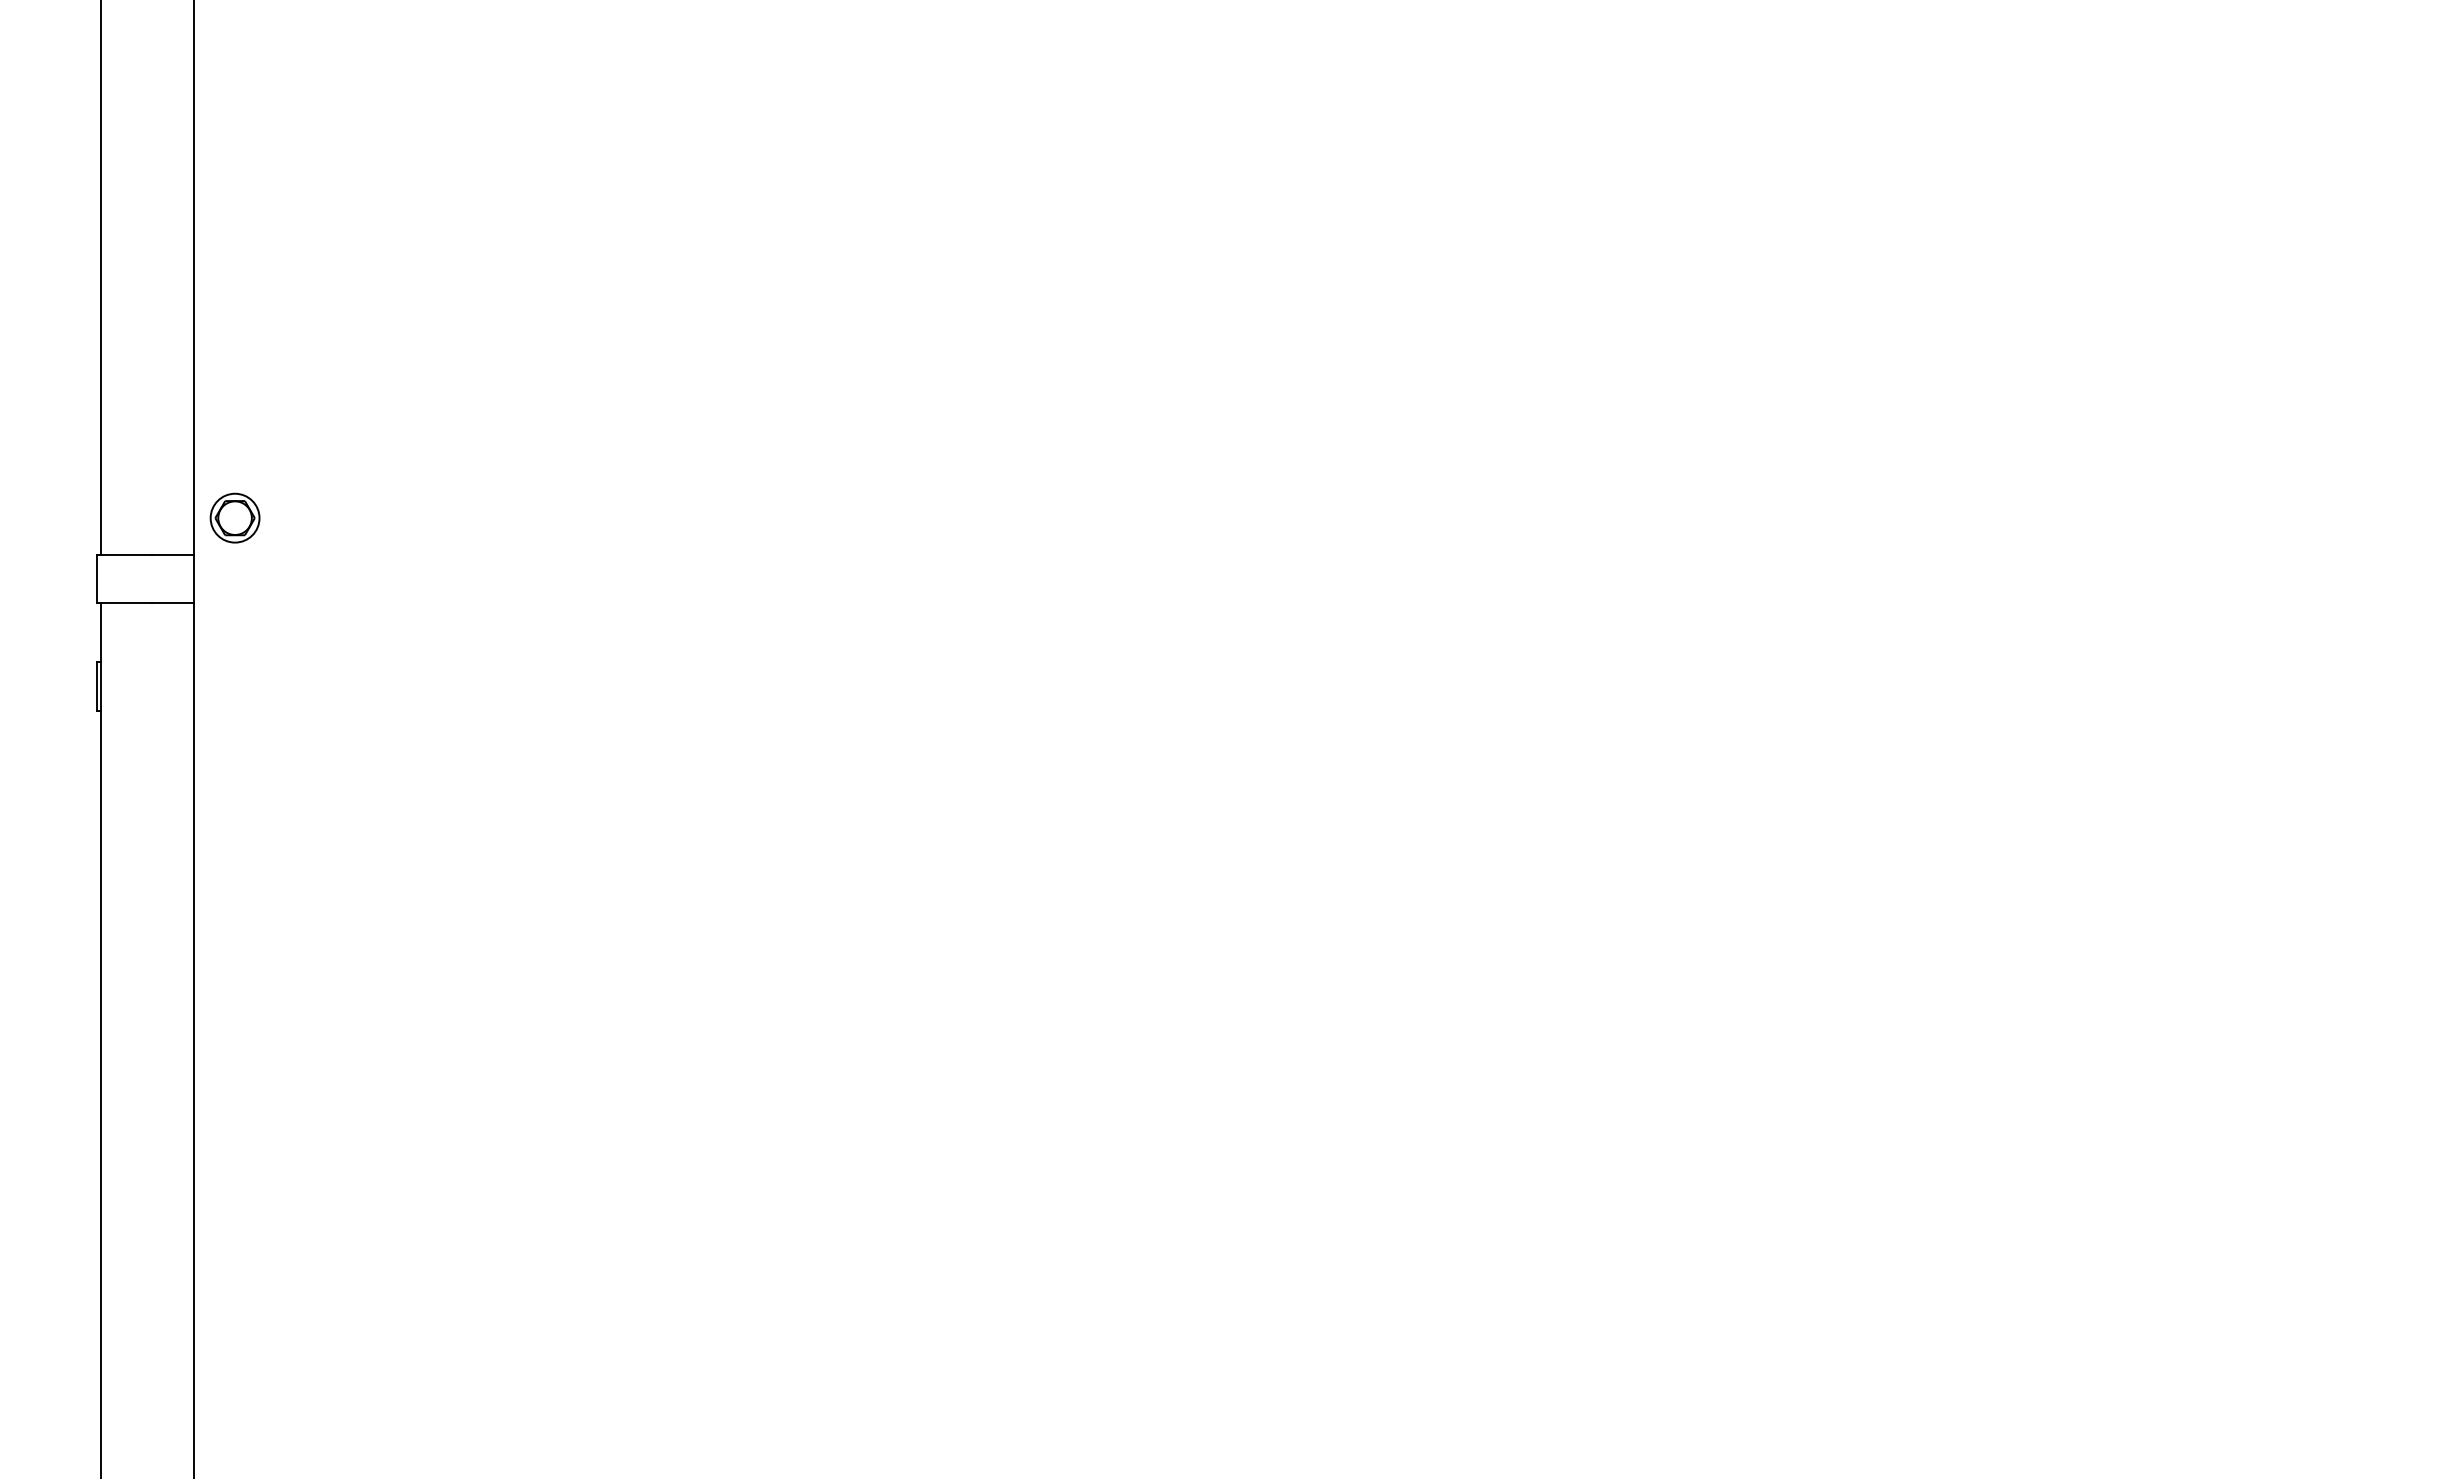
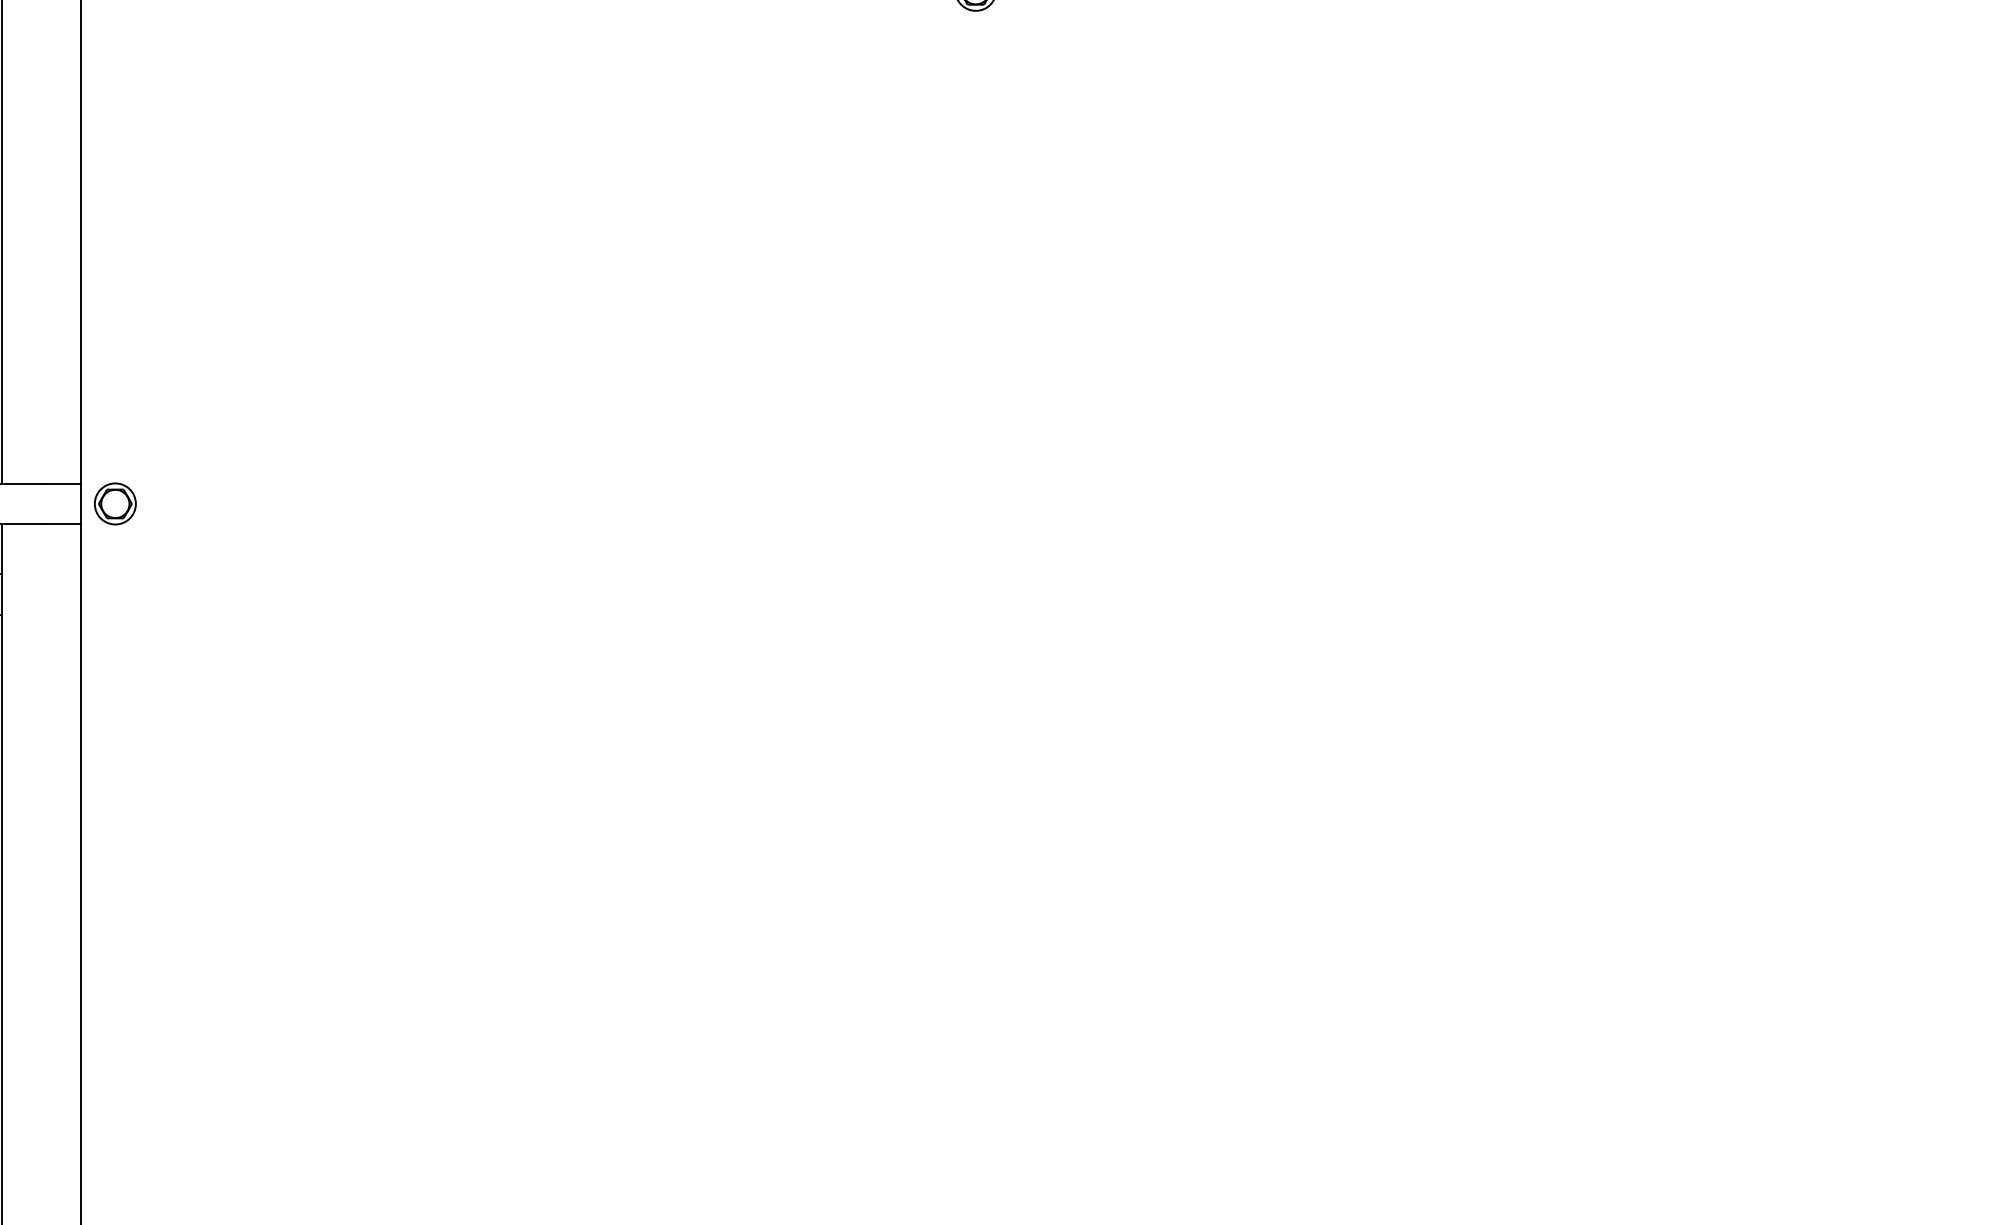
part: (234, 517) -> (114, 503), moved

